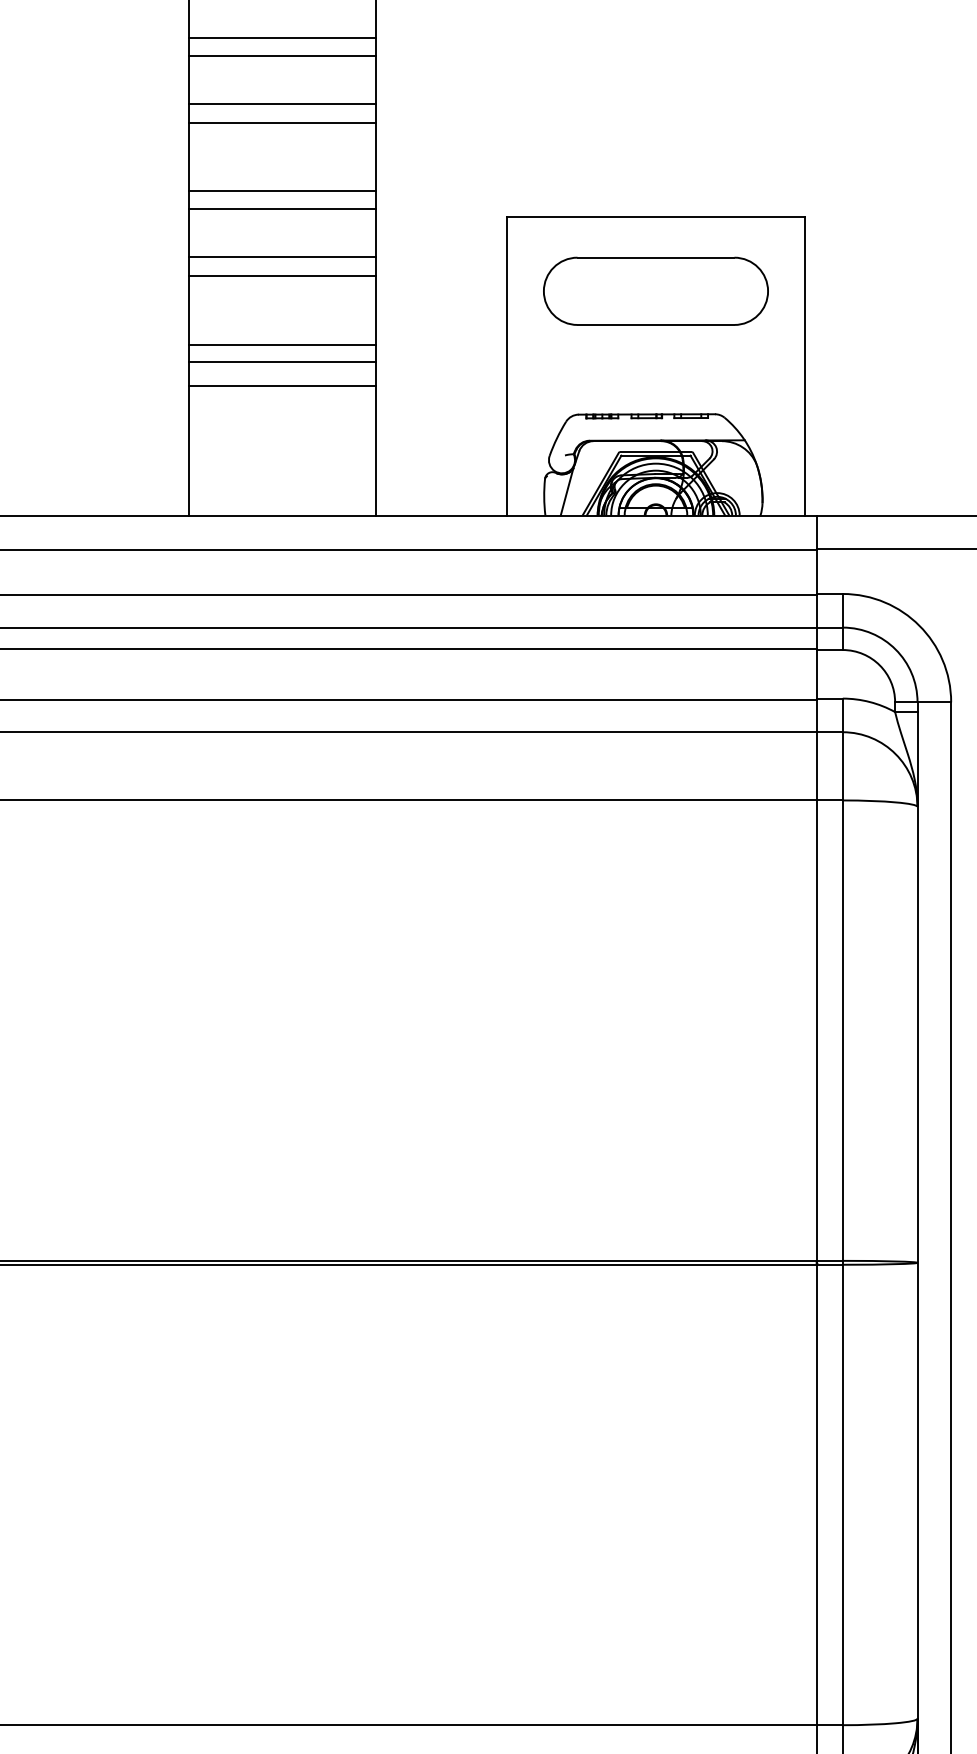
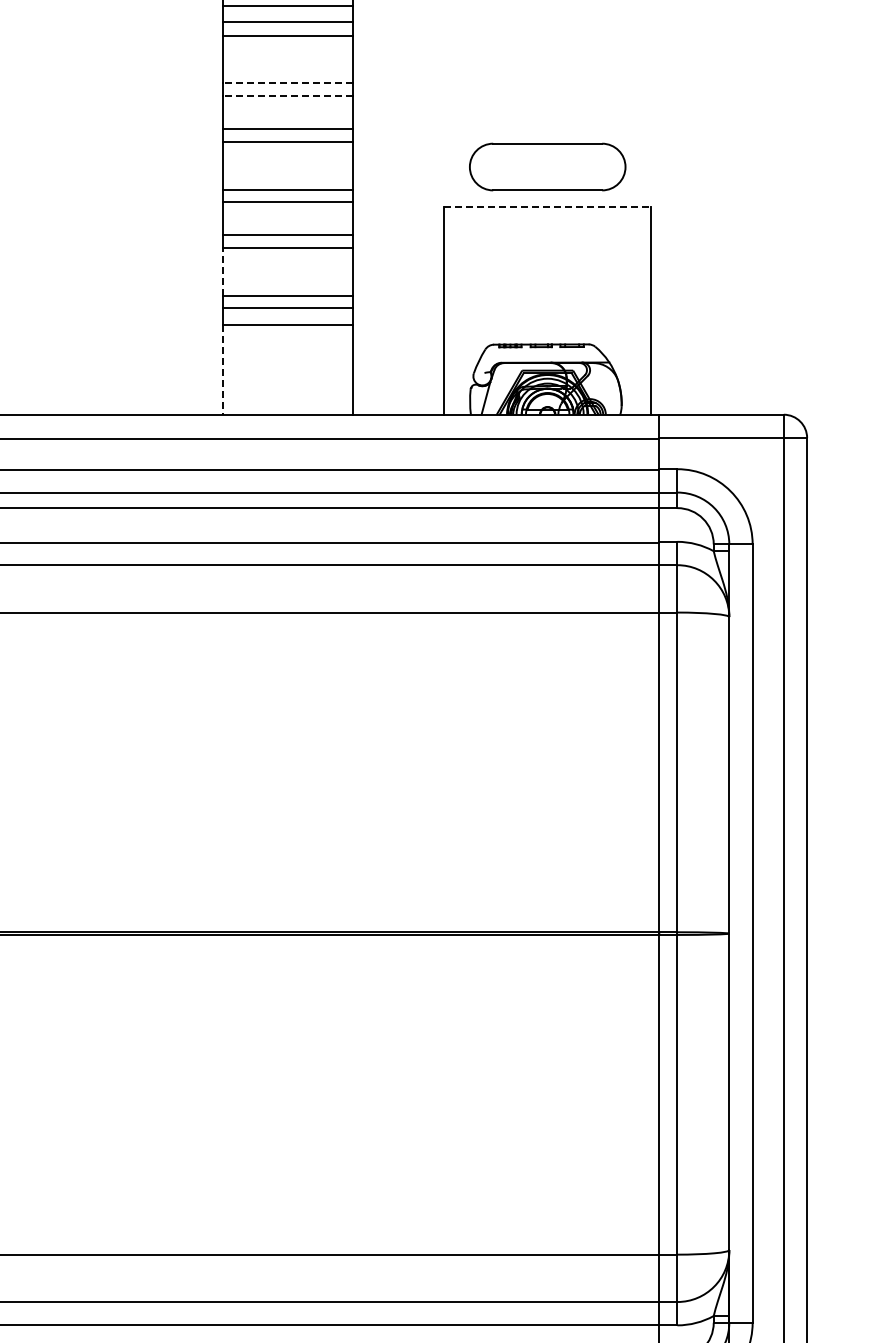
line: (282, 38) -> (288, 83), solid -> dashed
line: (282, 55) -> (288, 95), solid -> dashed
line: (655, 217) -> (547, 207), solid -> dashed
part: (655, 290) -> (547, 166), moved
line: (189, 310) -> (223, 272), solid -> dashed
line: (189, 451) -> (223, 370), solid -> dashed

